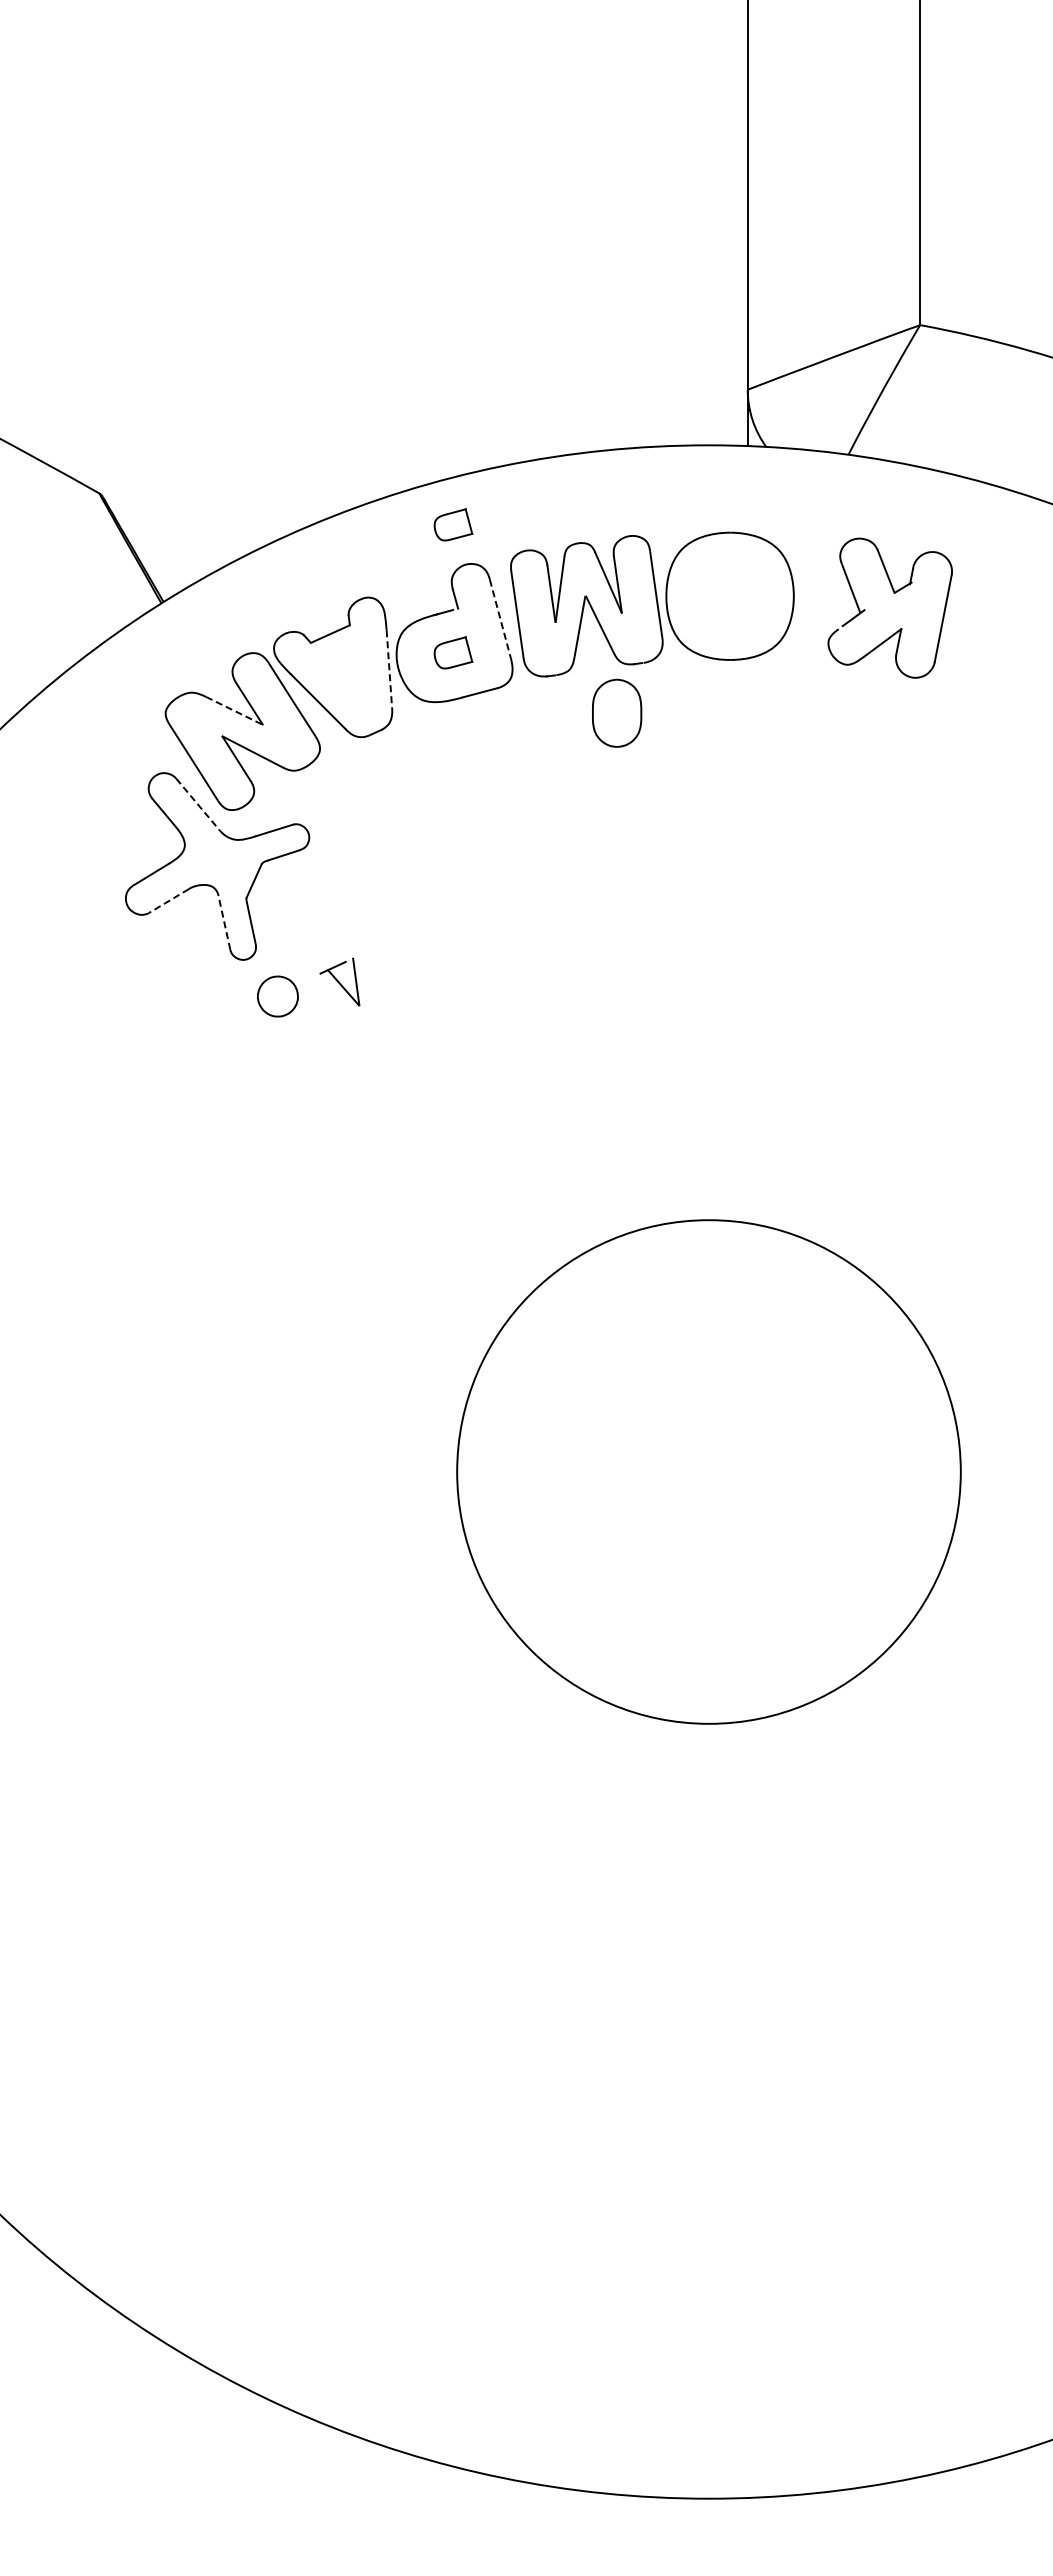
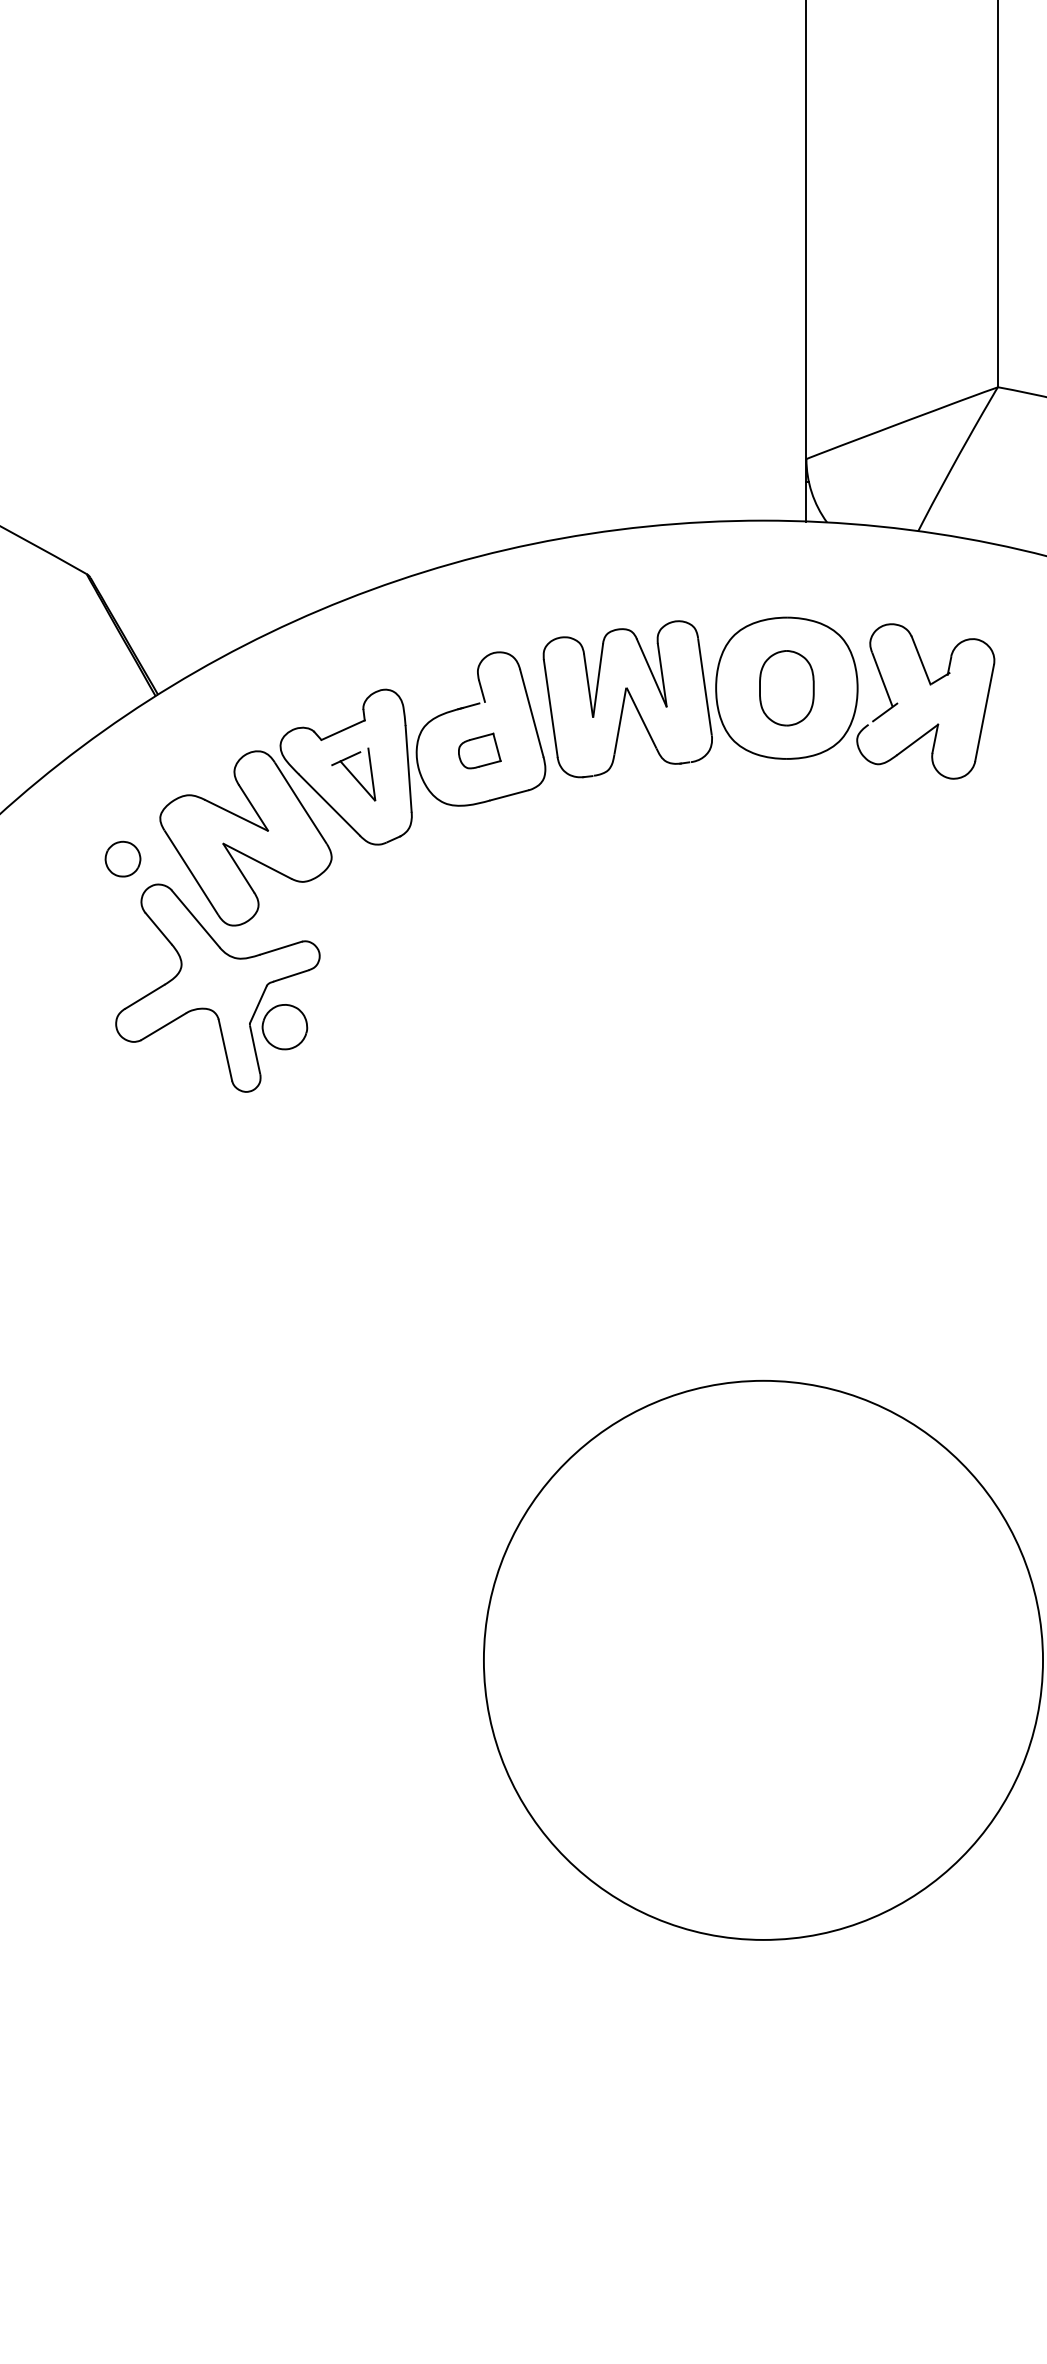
part: (453, 524) -> (479, 608), removed
part: (893, 593) -> (929, 685), moved
line: (500, 618) -> (531, 712), dashed -> solid
line: (389, 668) -> (408, 768), dashed -> solid
line: (234, 711) -> (236, 816), dashed -> solid
part: (617, 712) -> (787, 687), moved
part: (131, 749) -> (122, 858), added
line: (198, 804) -> (196, 919), dashed -> solid
line: (168, 901) -> (163, 1027), dashed -> solid
line: (224, 921) -> (225, 1049), dashed -> solid
part: (339, 981) -> (353, 773), moved
part: (277, 996) -> (284, 1027), moved

